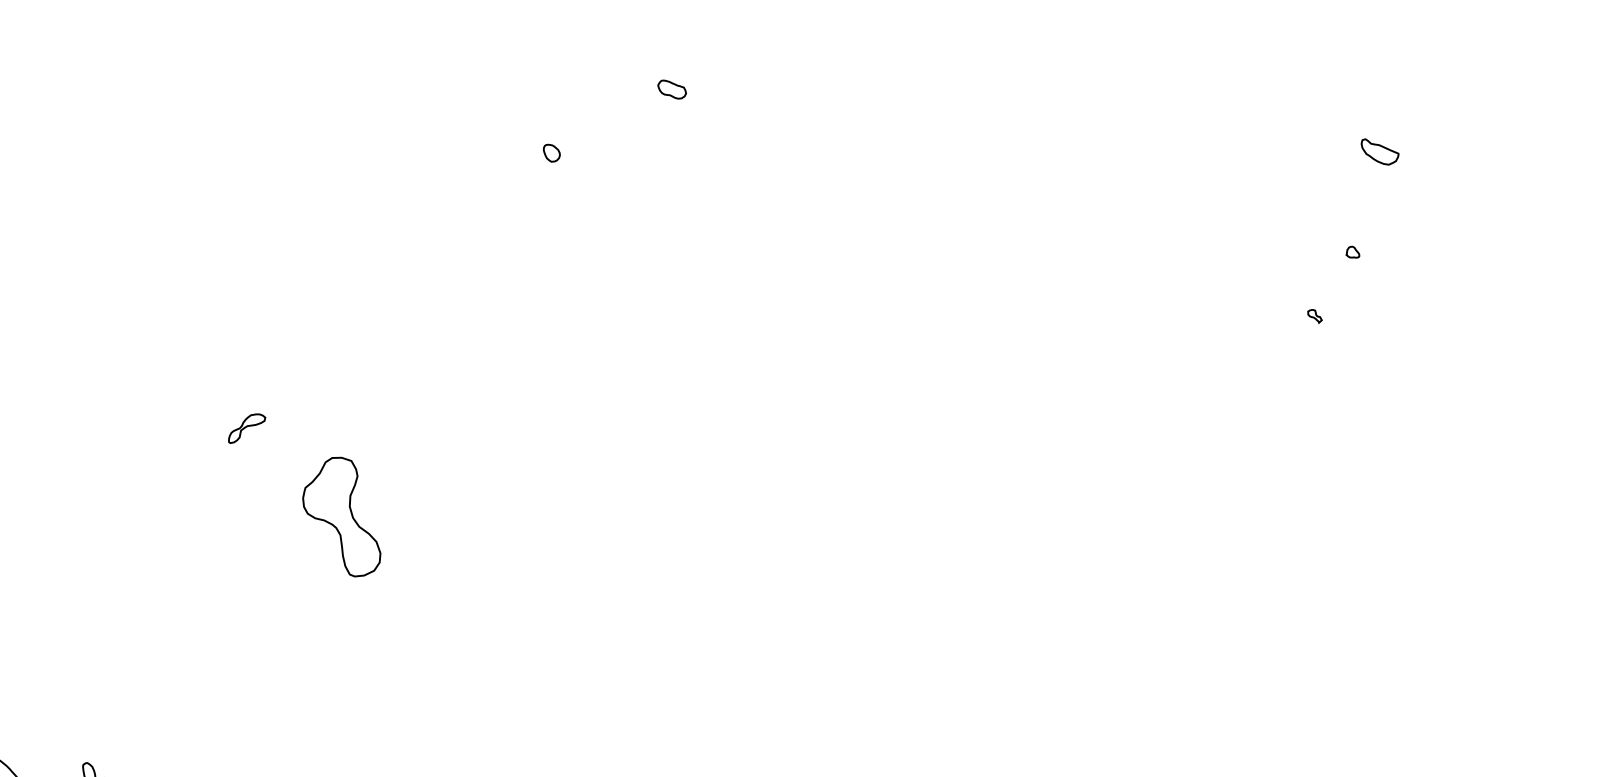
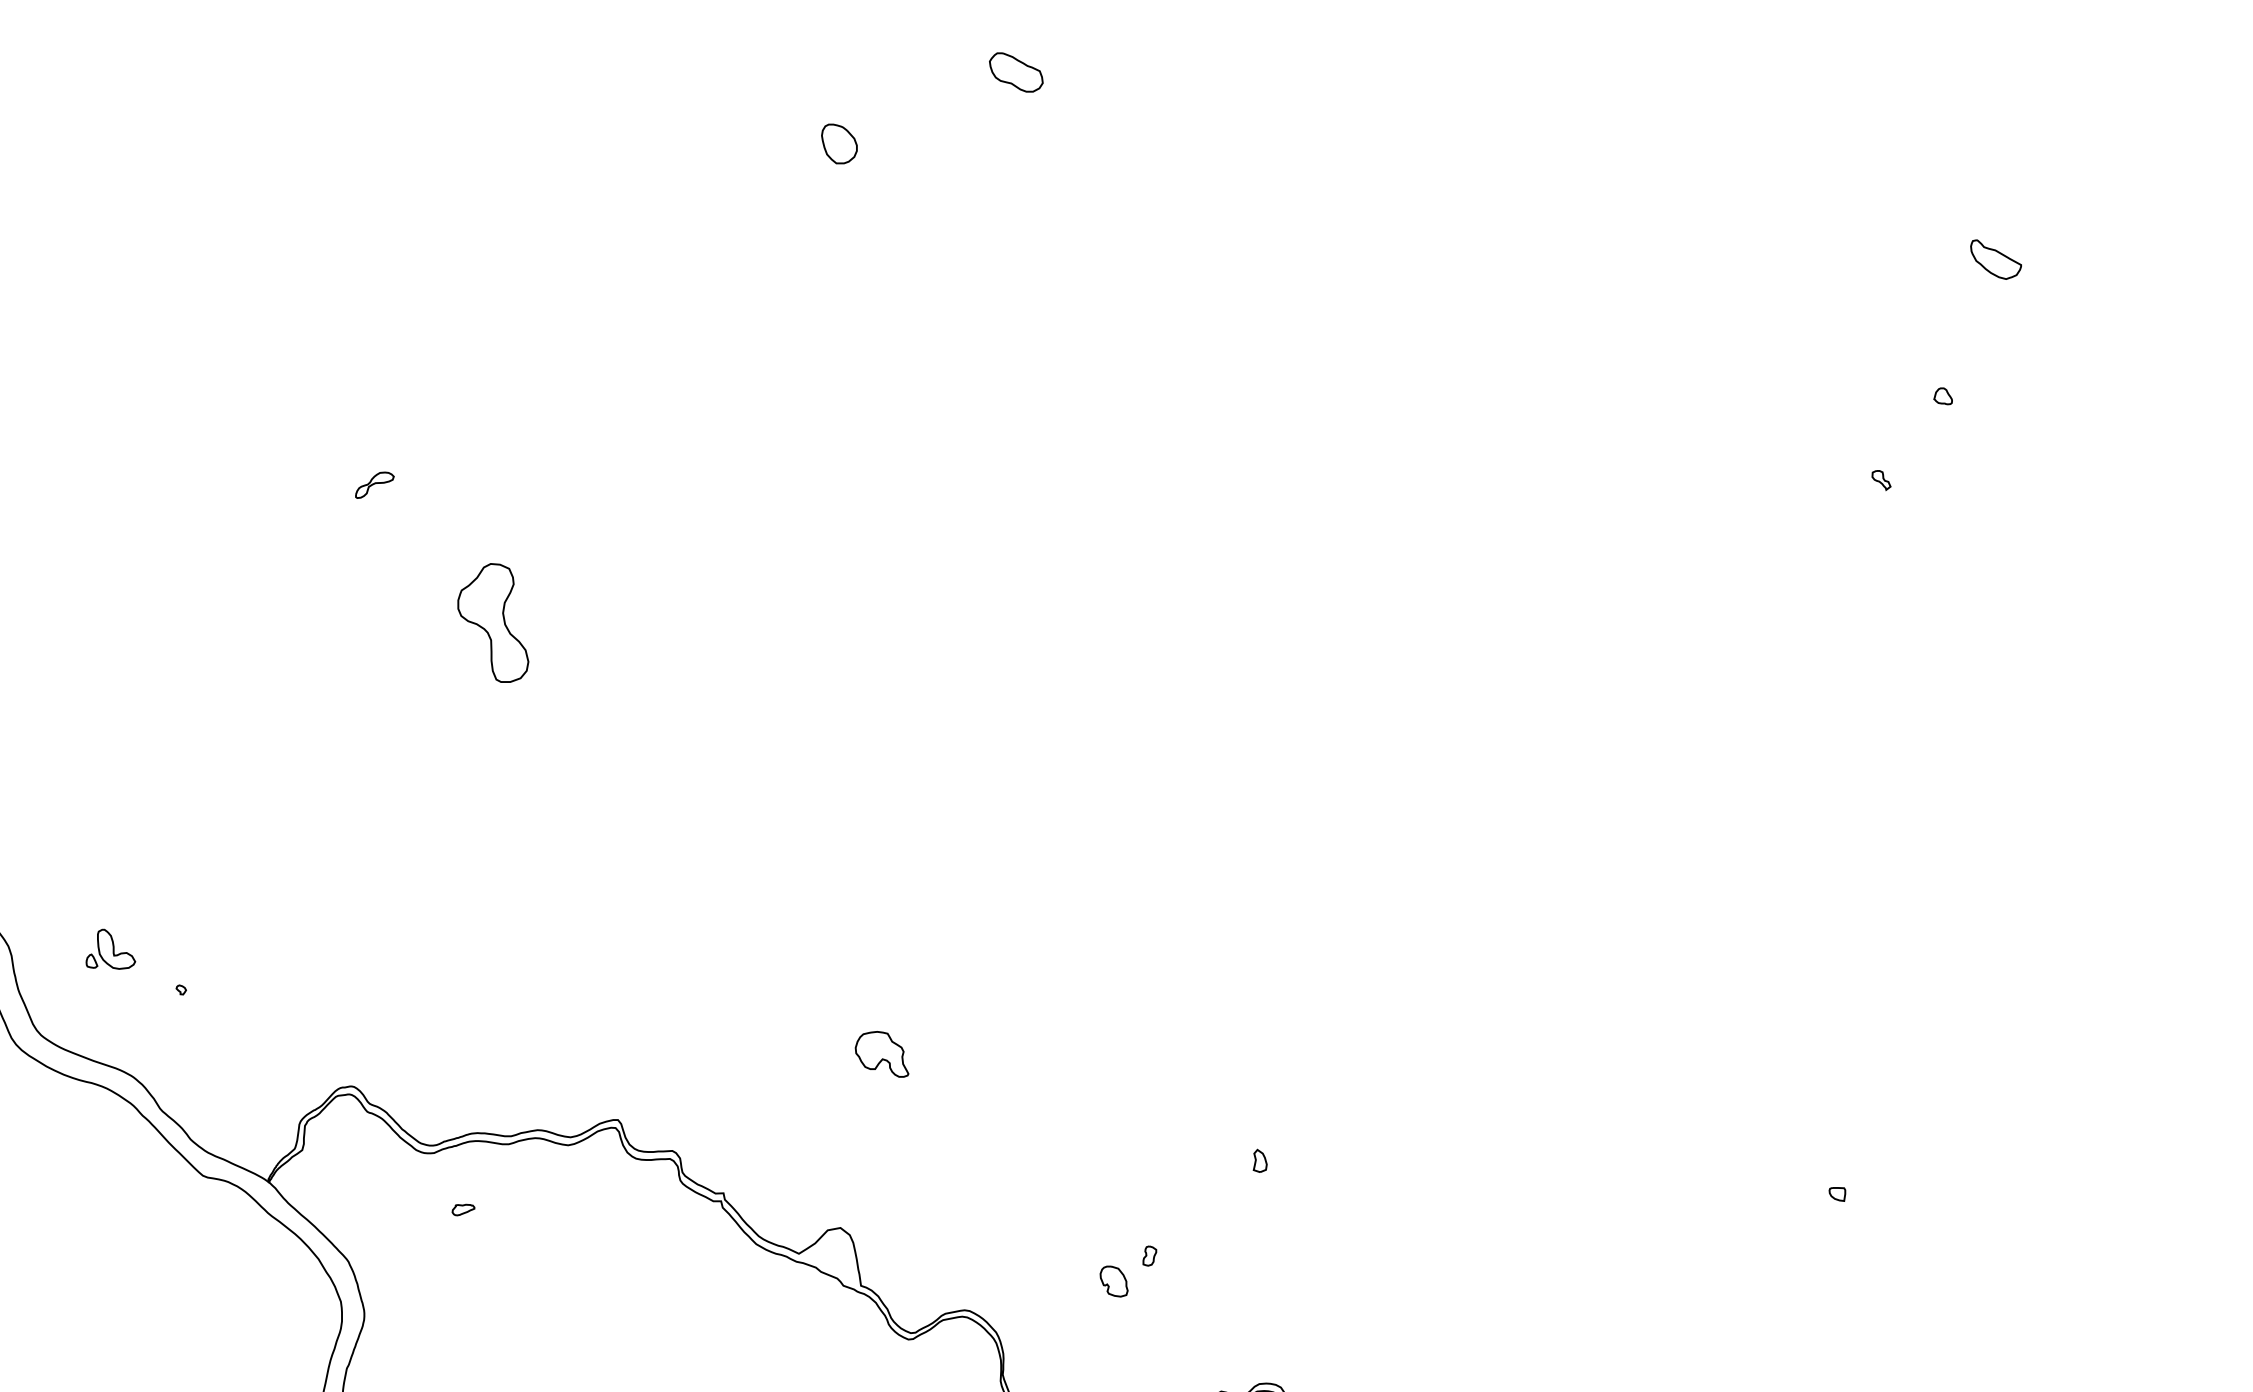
part: (672, 89) -> (1016, 72), size x1.4
part: (551, 153) -> (839, 144), size x1.6
part: (246, 428) -> (374, 485), size x0.7
part: (341, 517) -> (493, 622), size x0.7

